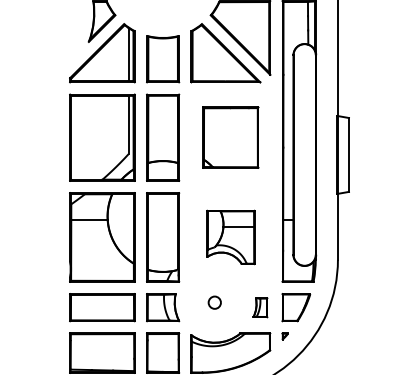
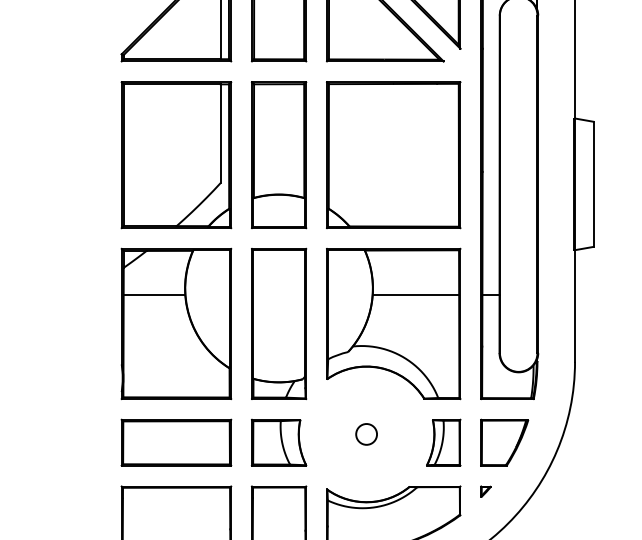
part: (230, 137) -> (393, 154), size x1.43
part: (230, 237) -> (393, 324), size x1.67
part: (260, 307) -> (443, 442), size x1.43

